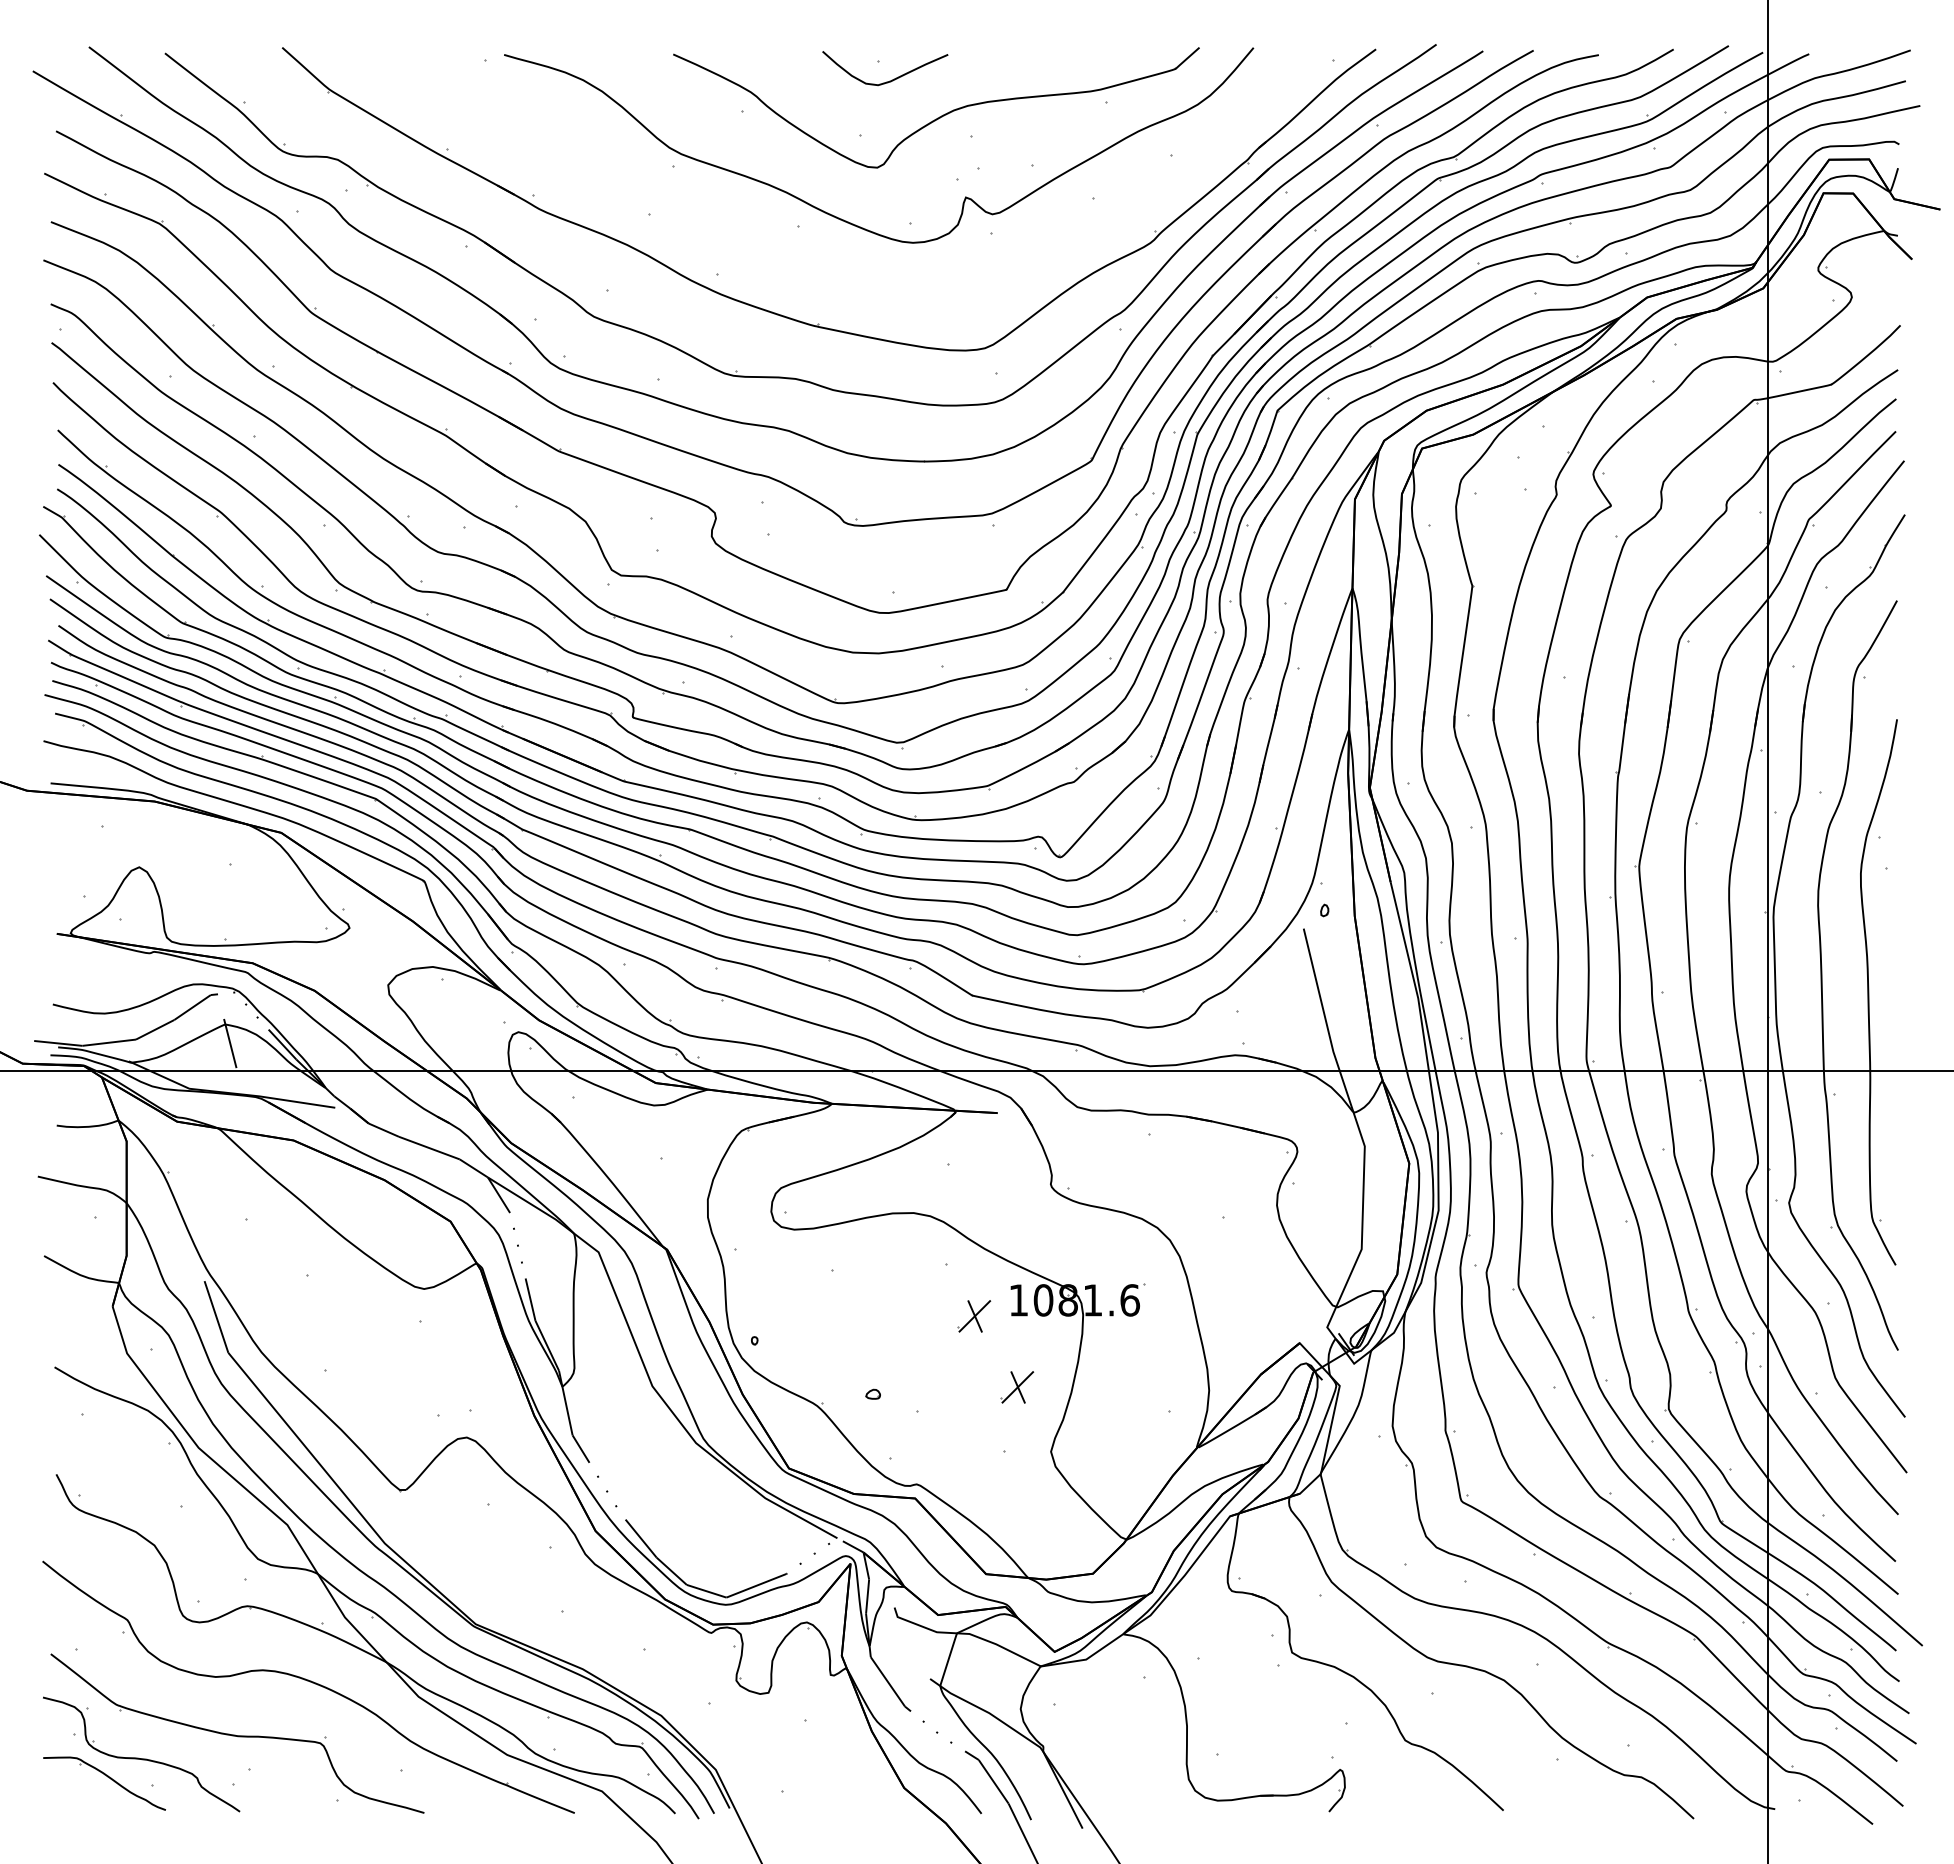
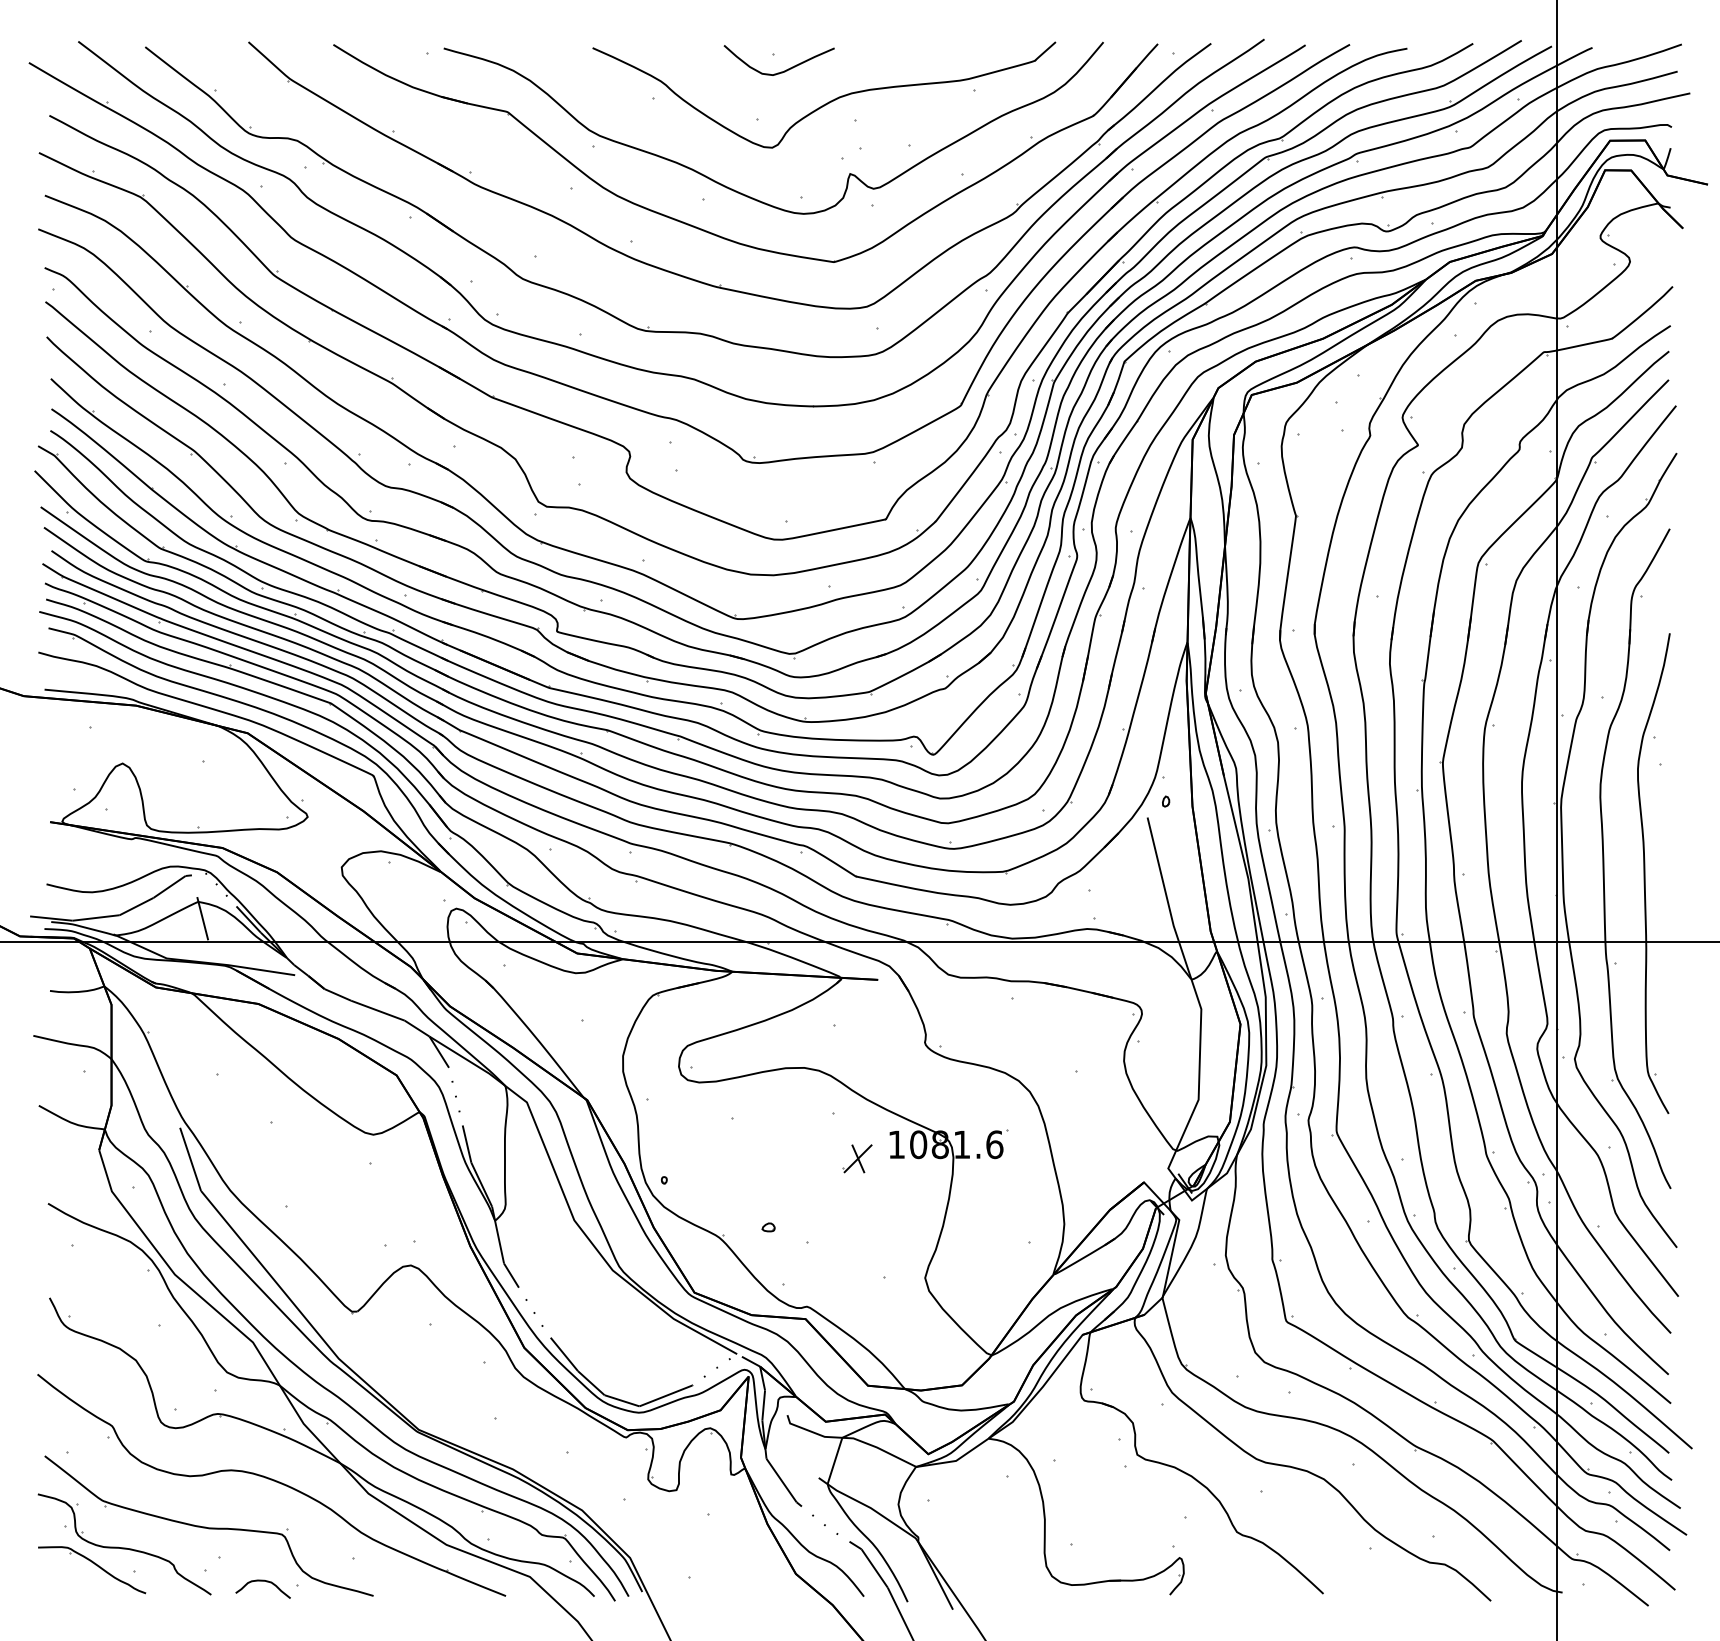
part: (815, 266) -> (717, 234), added
part: (1017, 1387) -> (895, 1221), removed
curve: (302, 1797) -> (266, 1582), added

